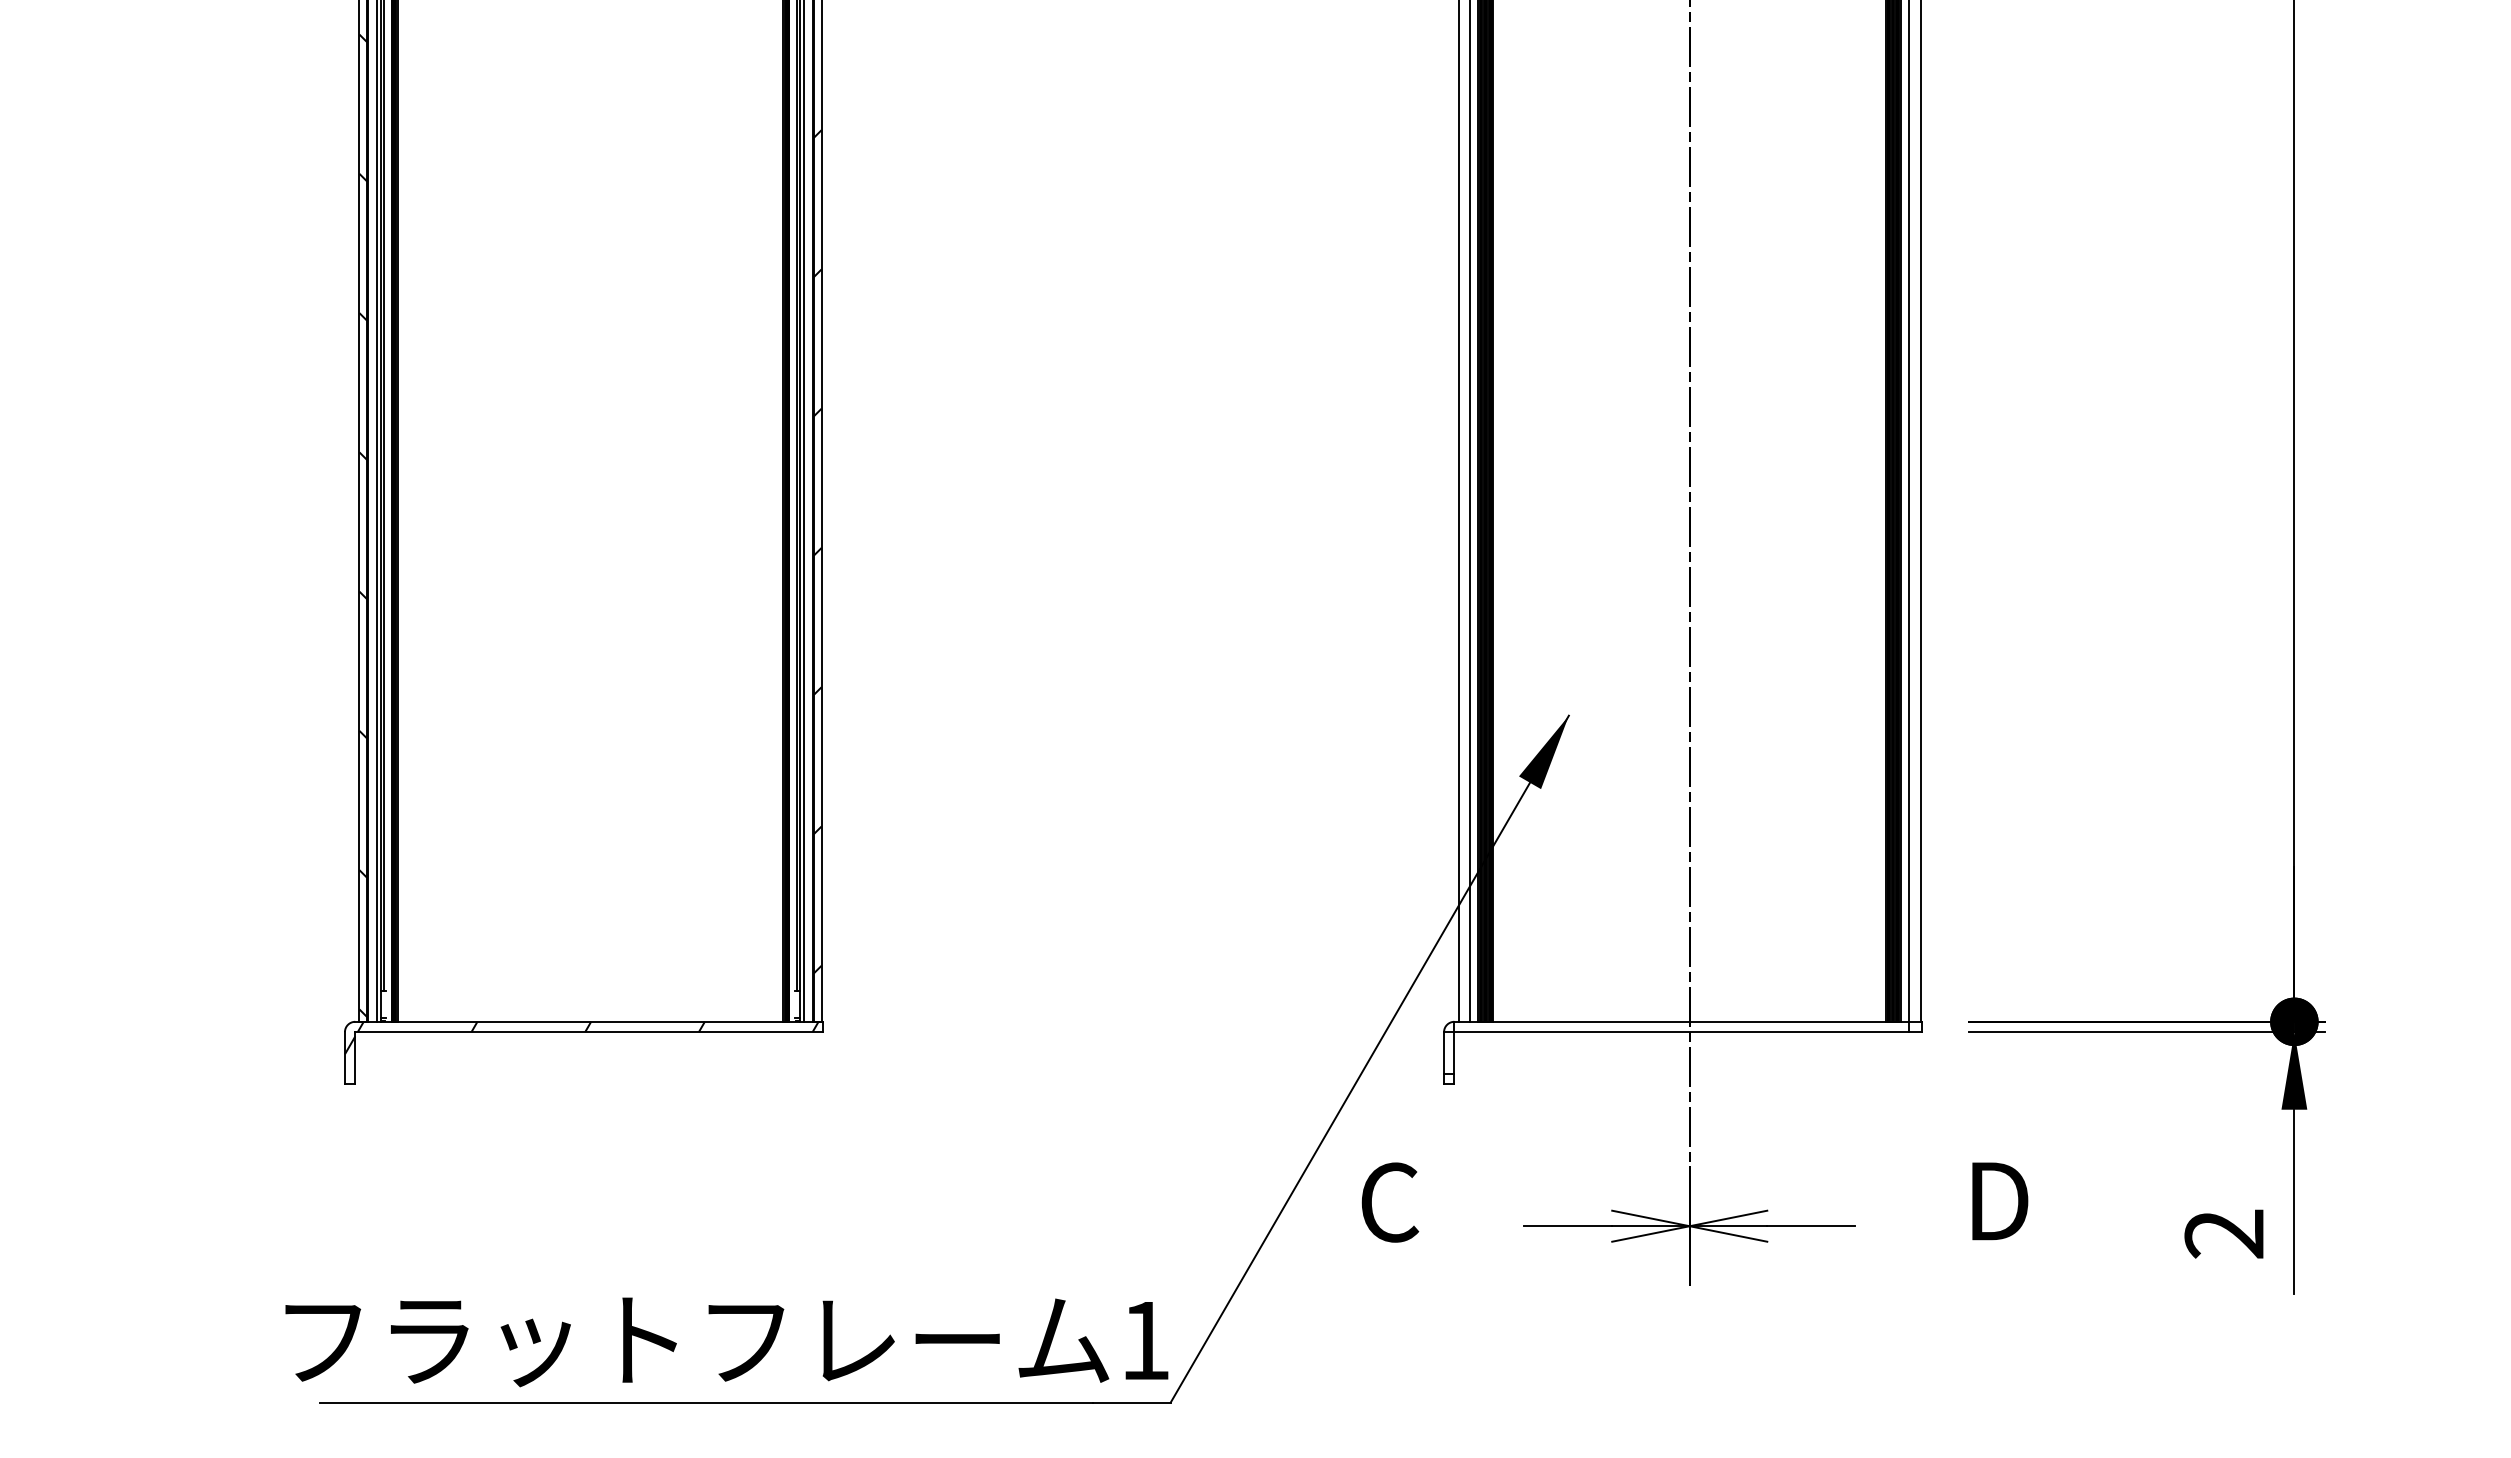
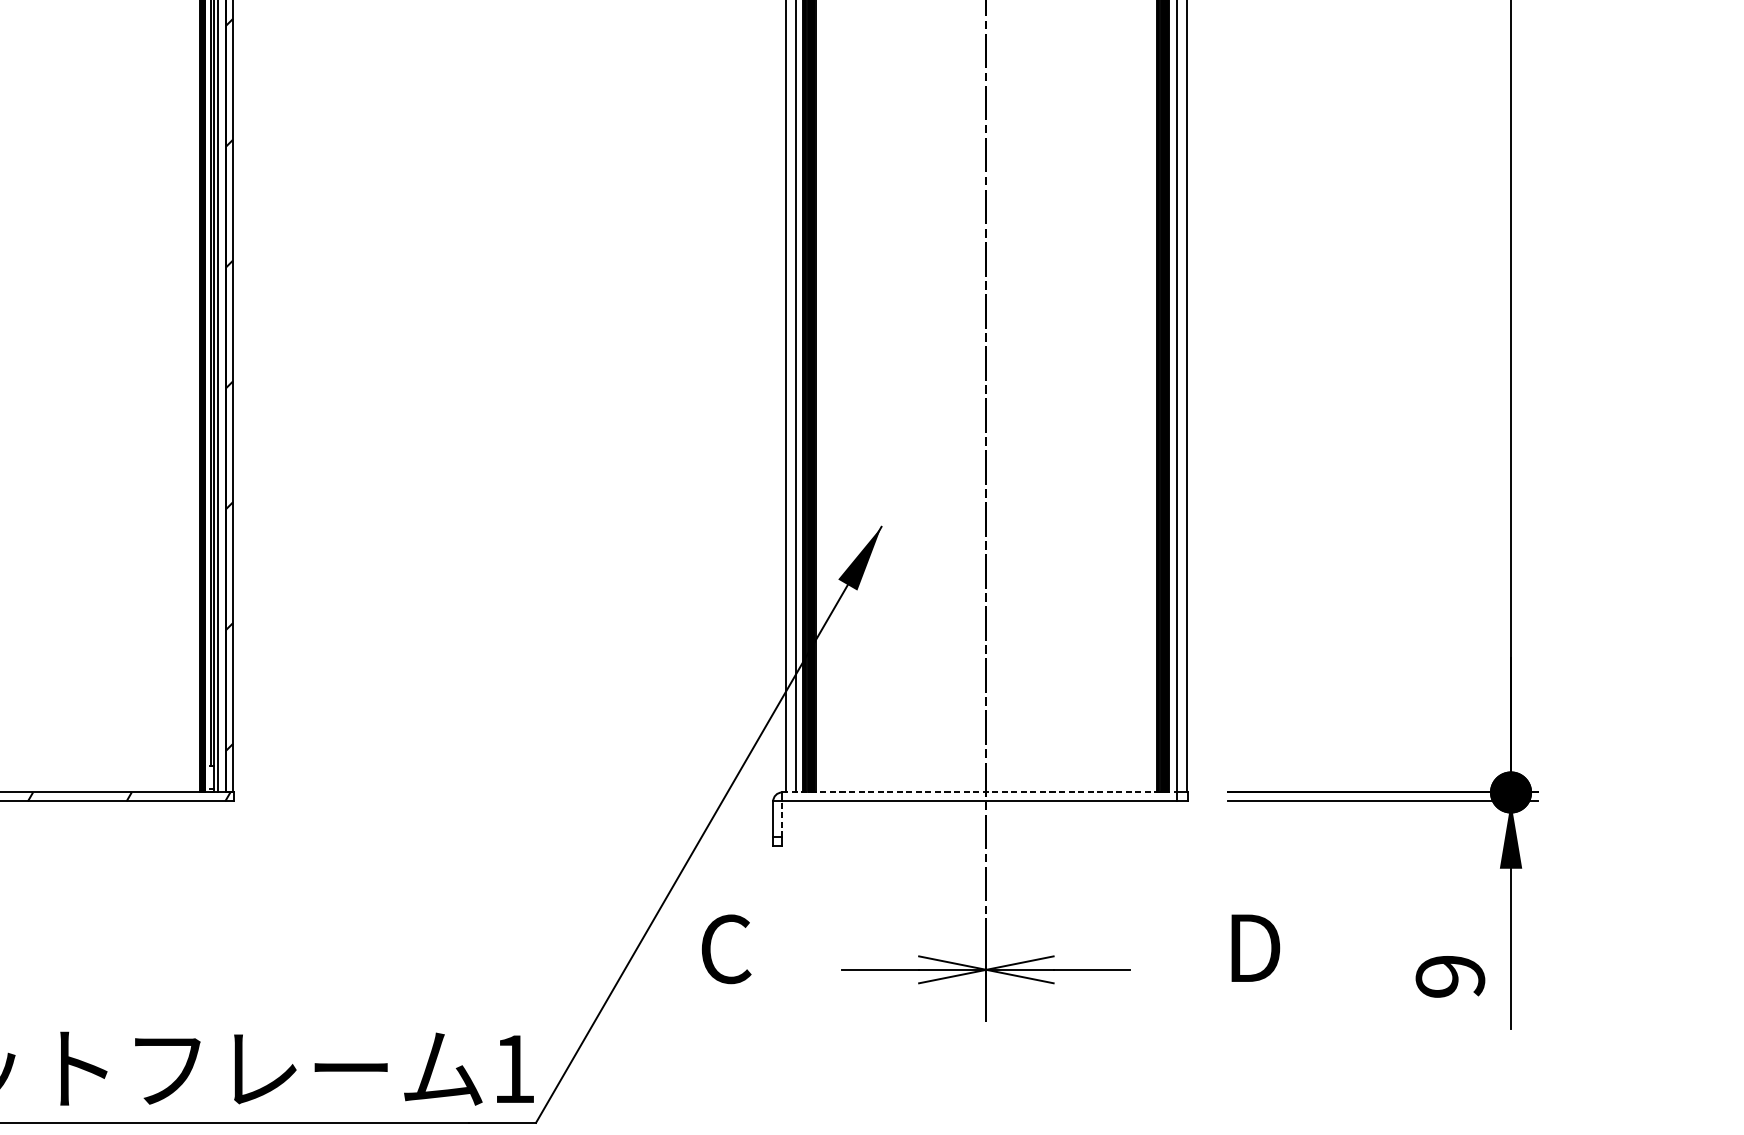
line: (1682, 1021) -> (980, 792), solid -> dashed
line: (1454, 1052) -> (782, 819), solid -> dashed
text: (2224, 1233) -> (1450, 976), 2 -> 9

